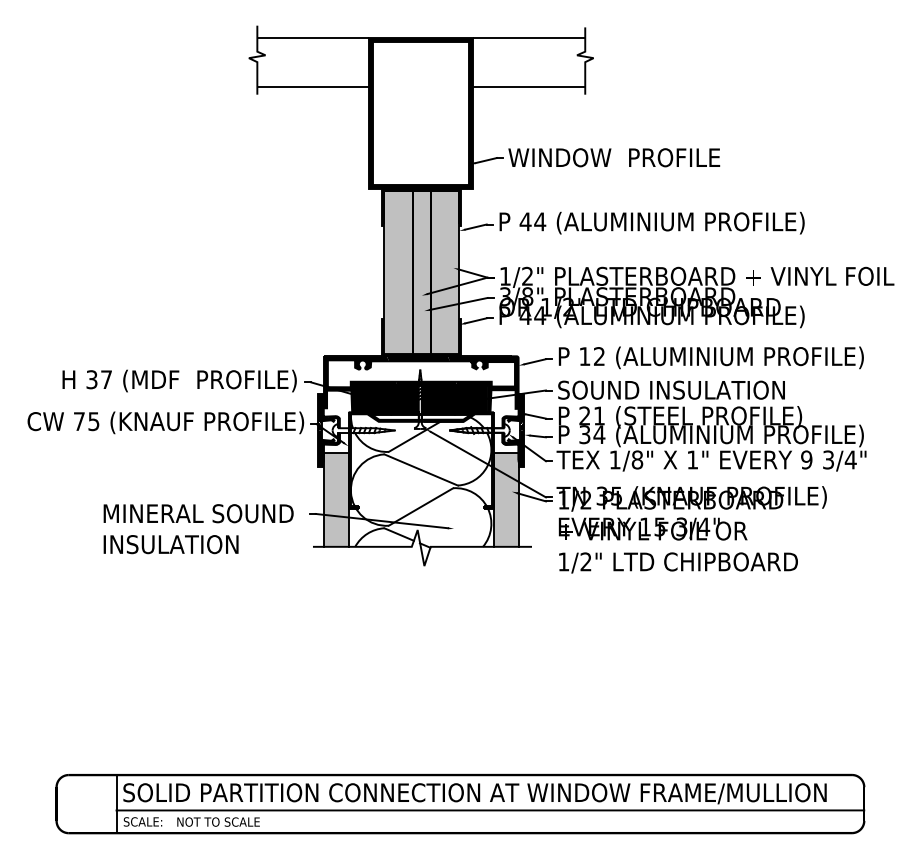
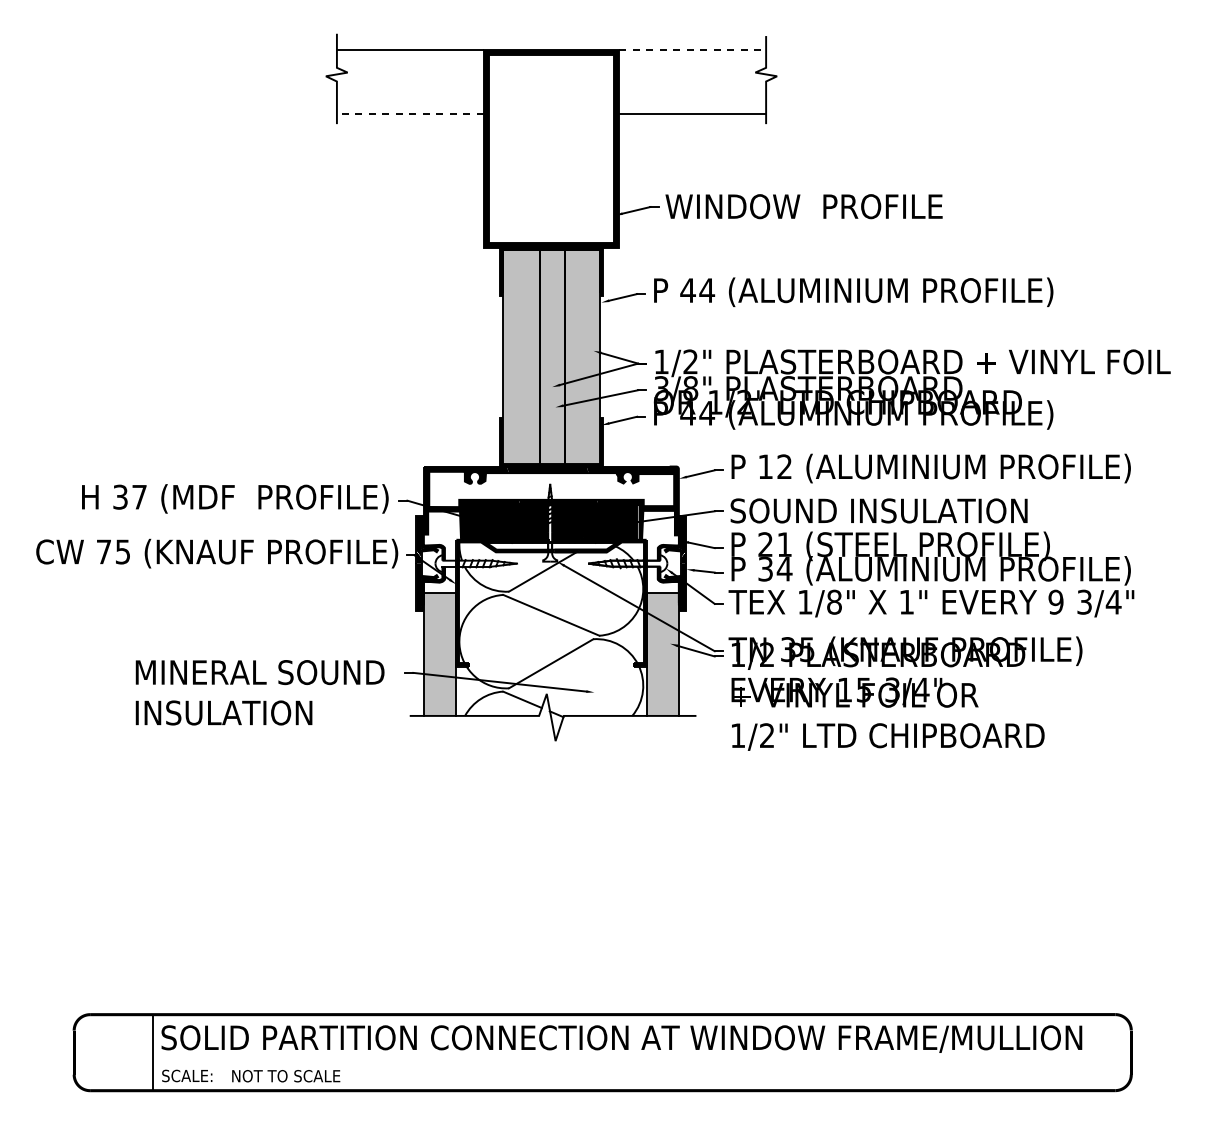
line: (529, 37) -> (693, 49), solid -> dashed
line: (312, 86) -> (409, 113), solid -> dashed
line: (490, 810) -> (641, 1060), removed

